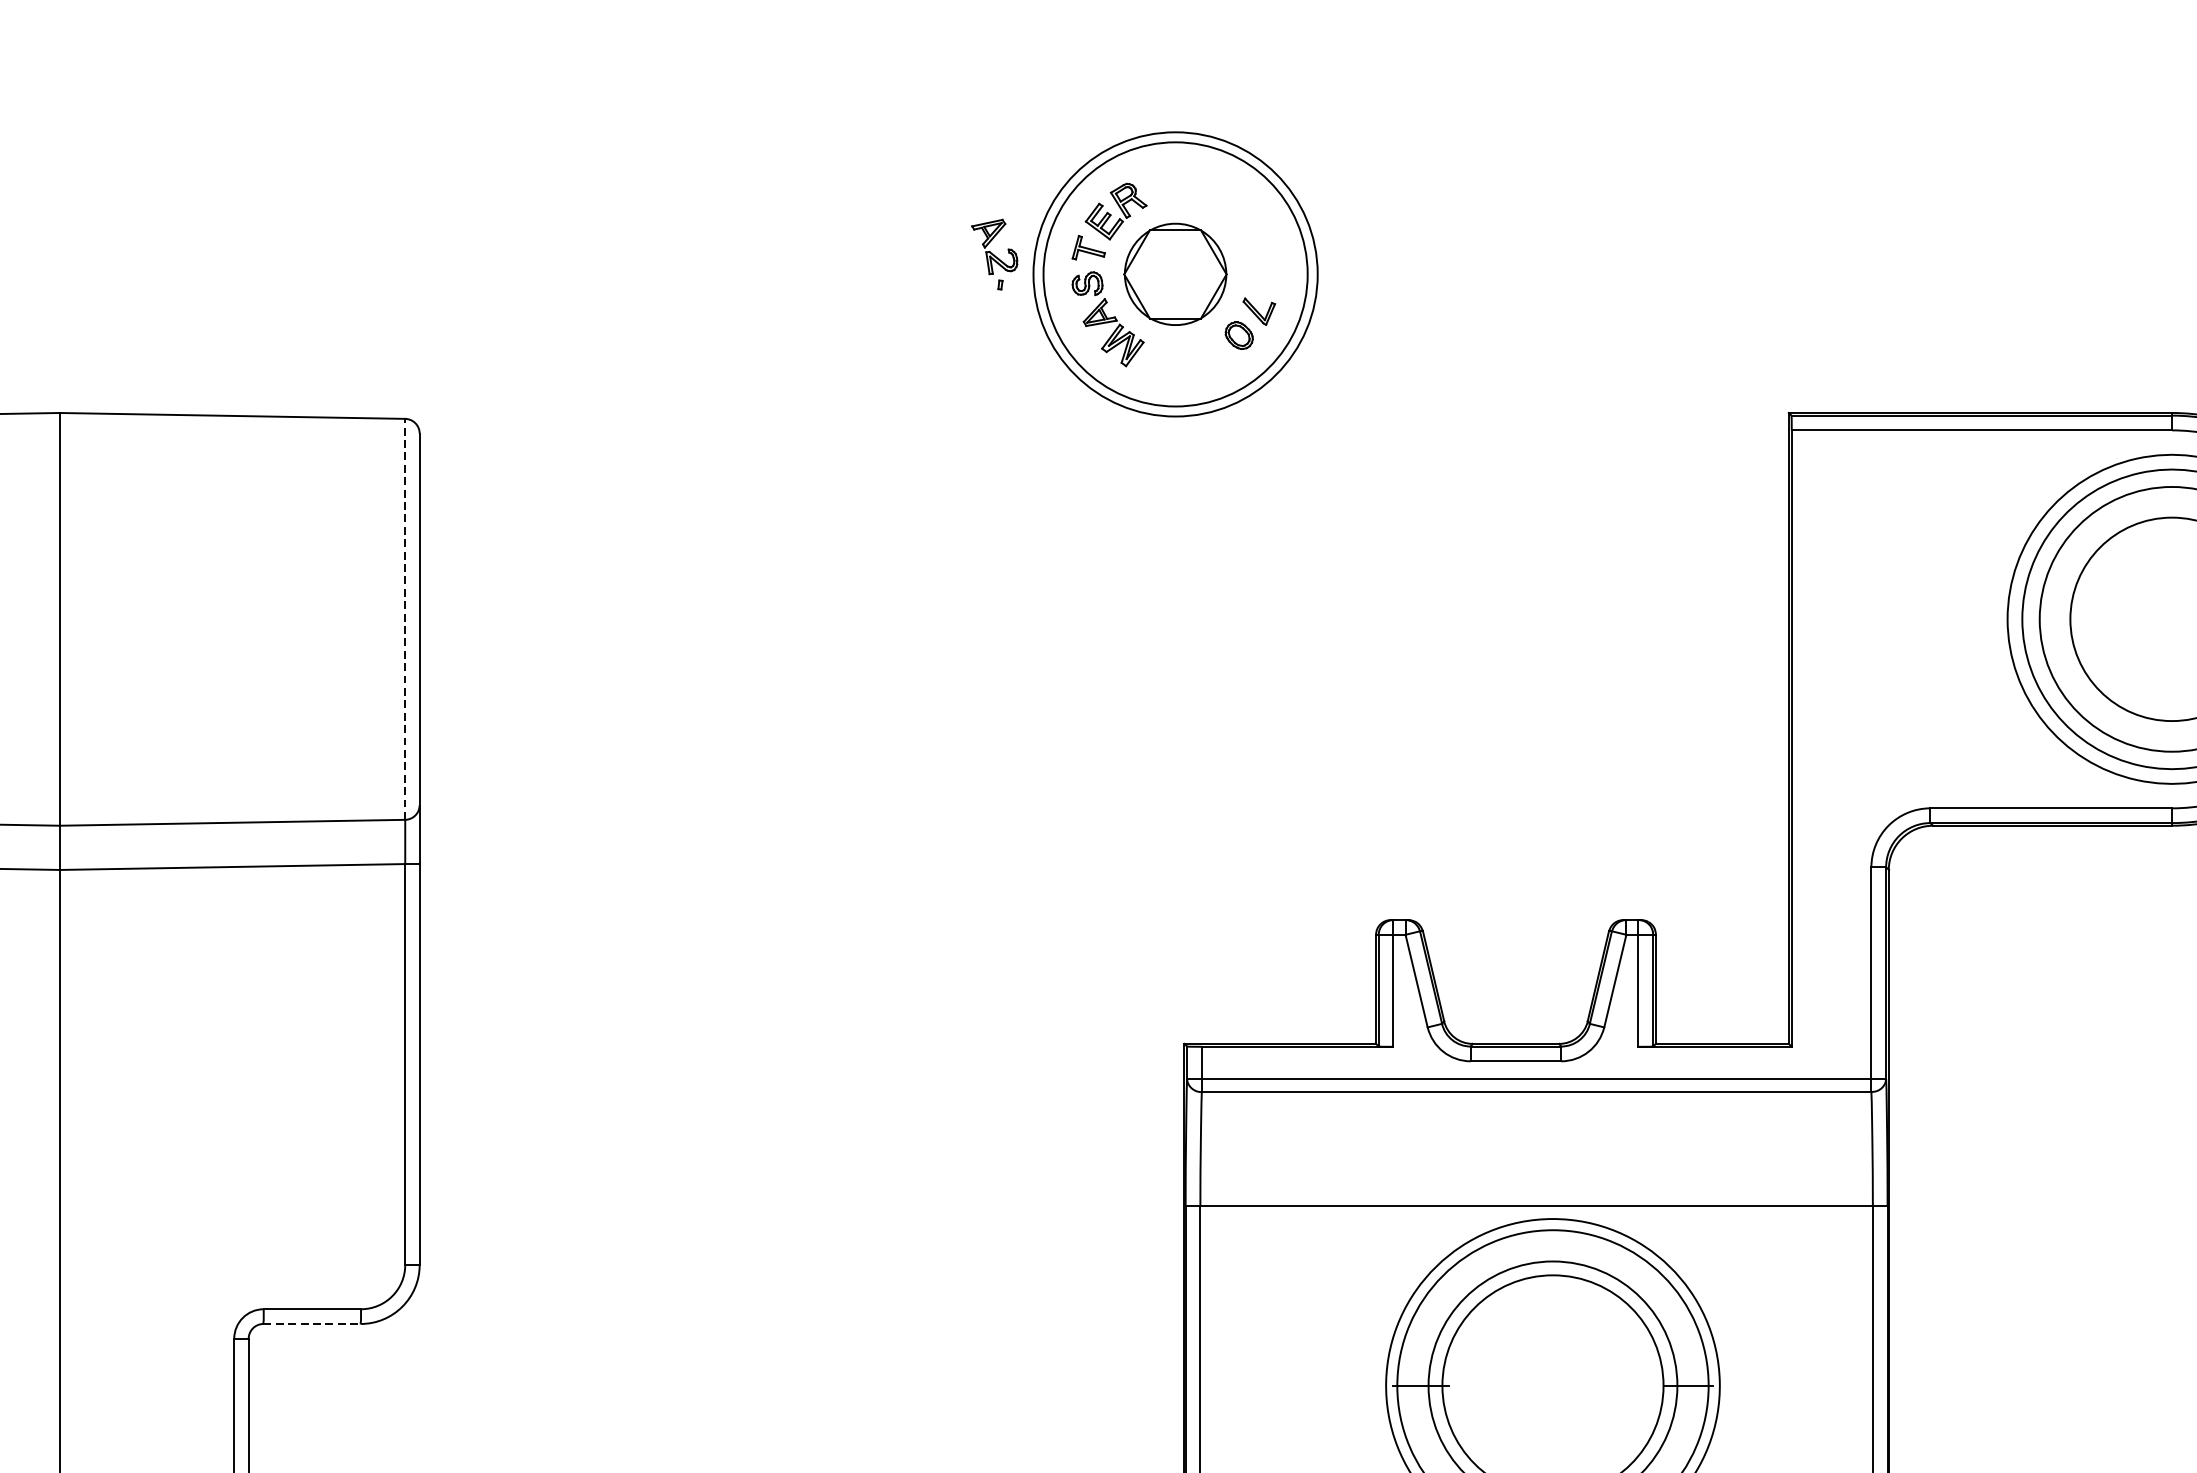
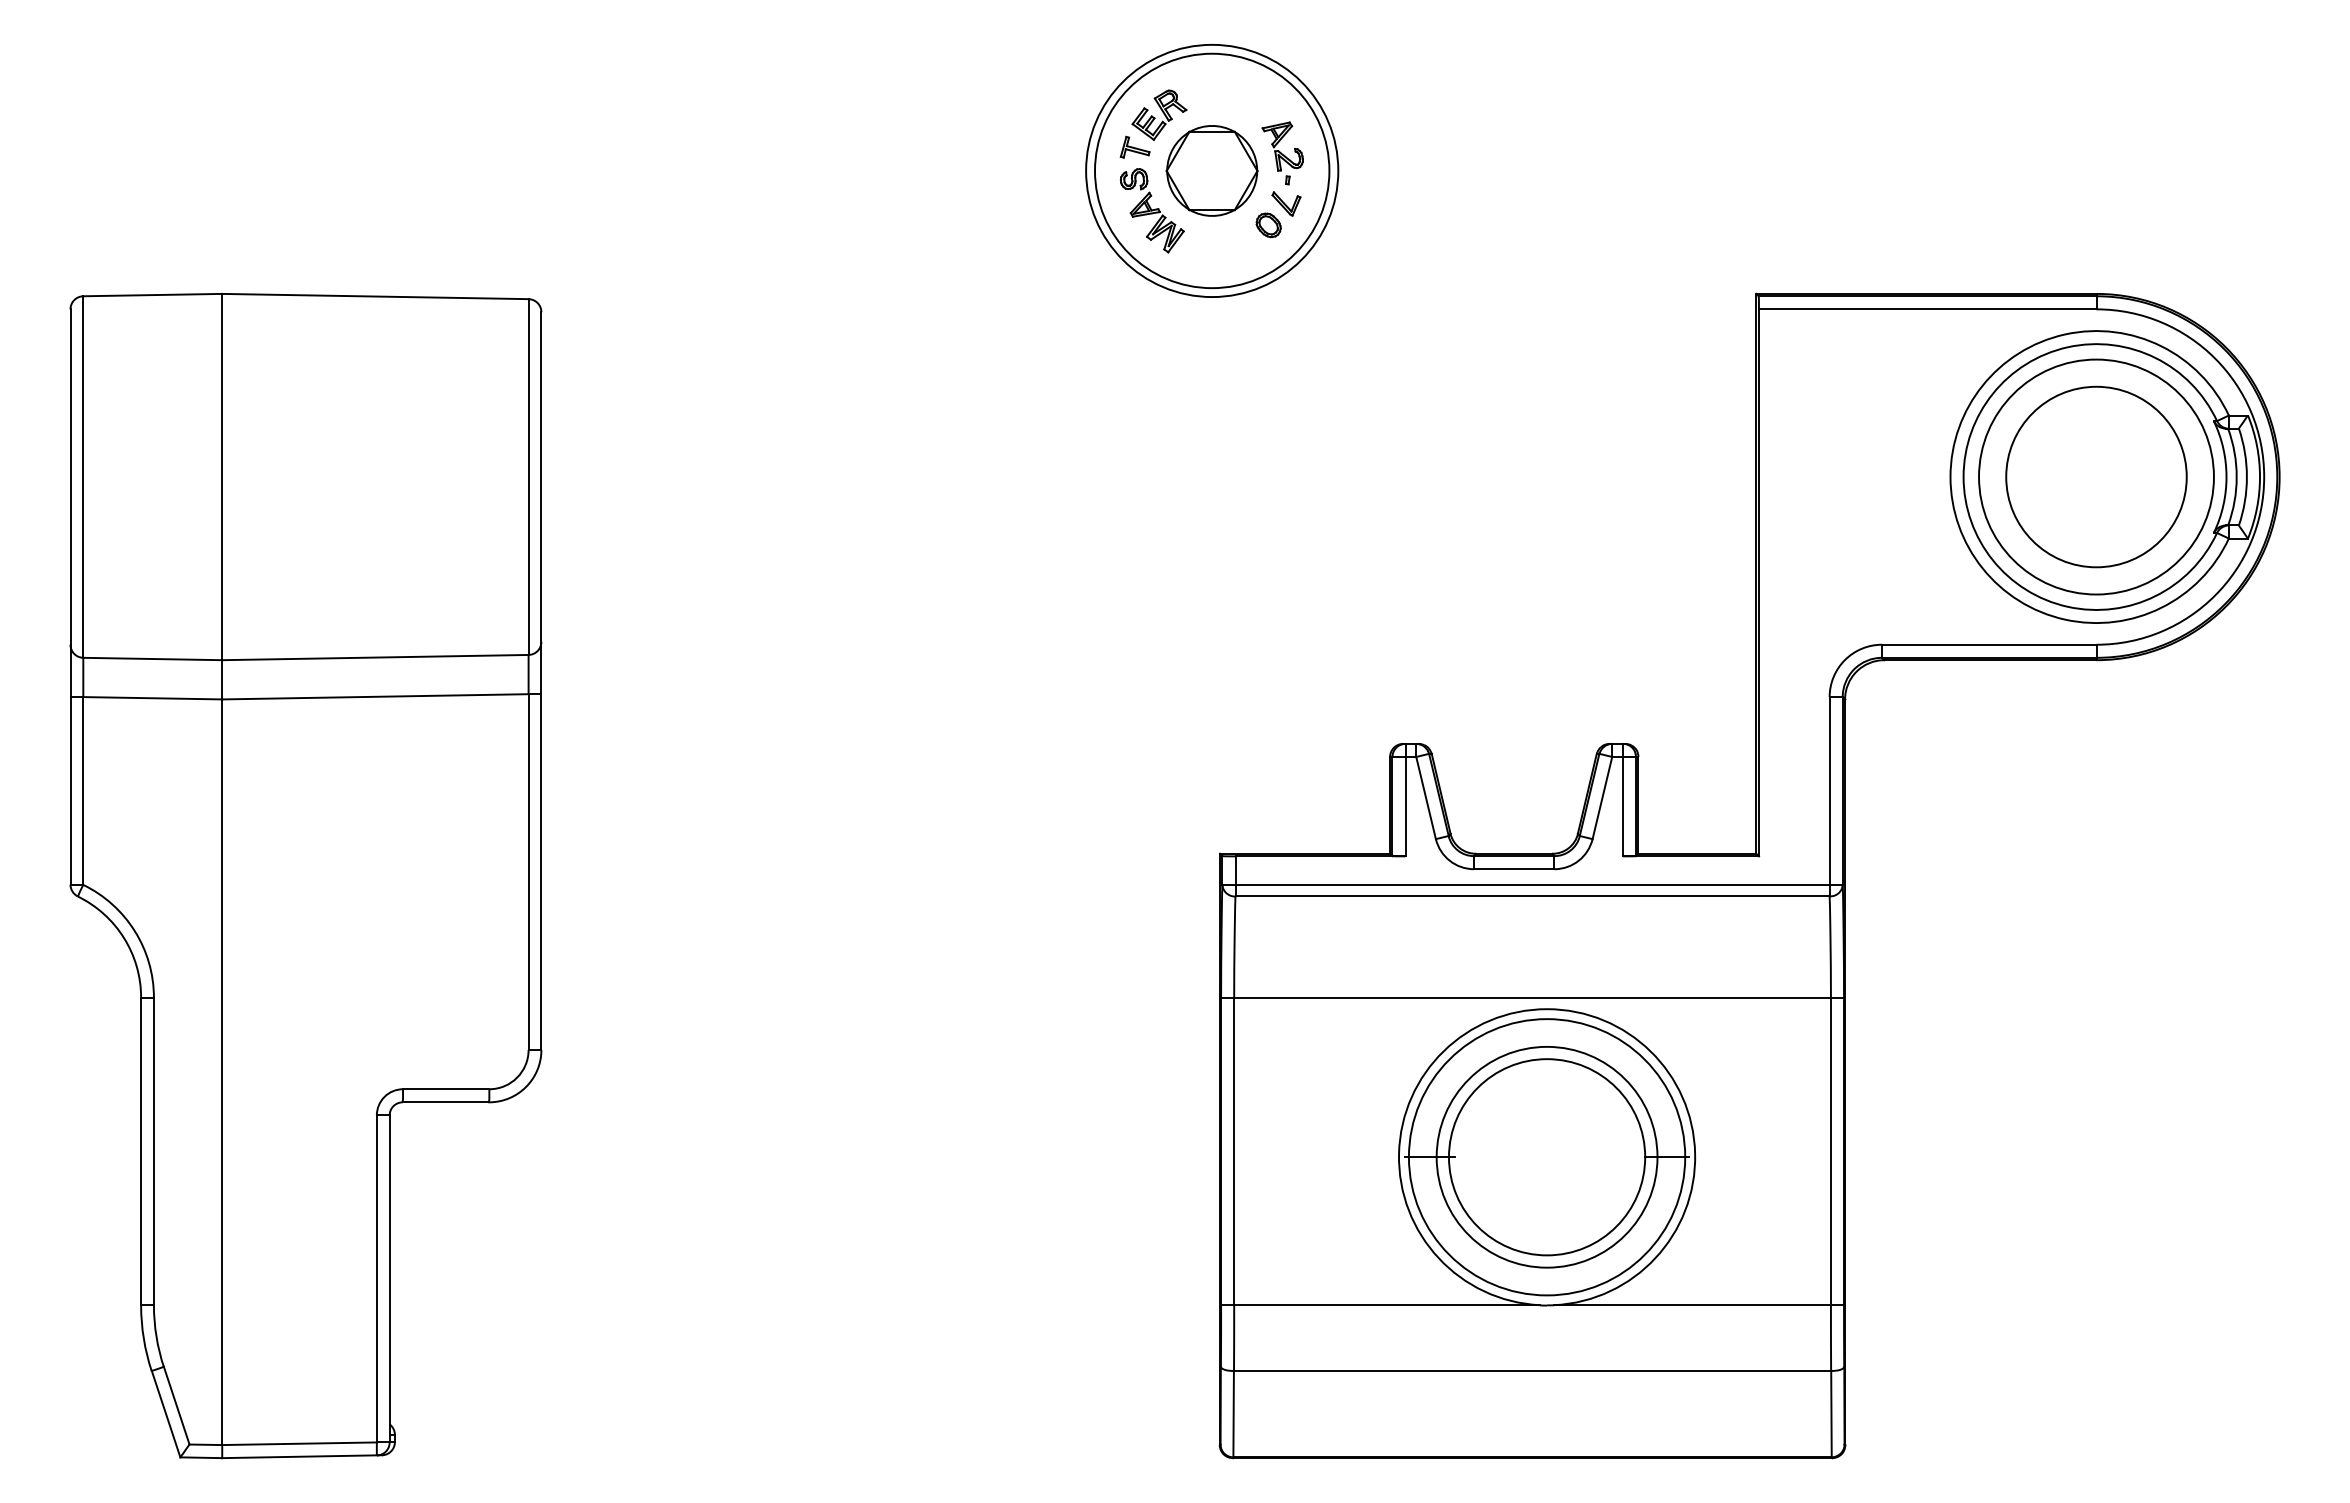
part: (994, 254) -> (1282, 153), moved
line: (405, 619) -> (528, 477), dashed -> solid
line: (312, 1324) -> (446, 1102), dashed -> solid

